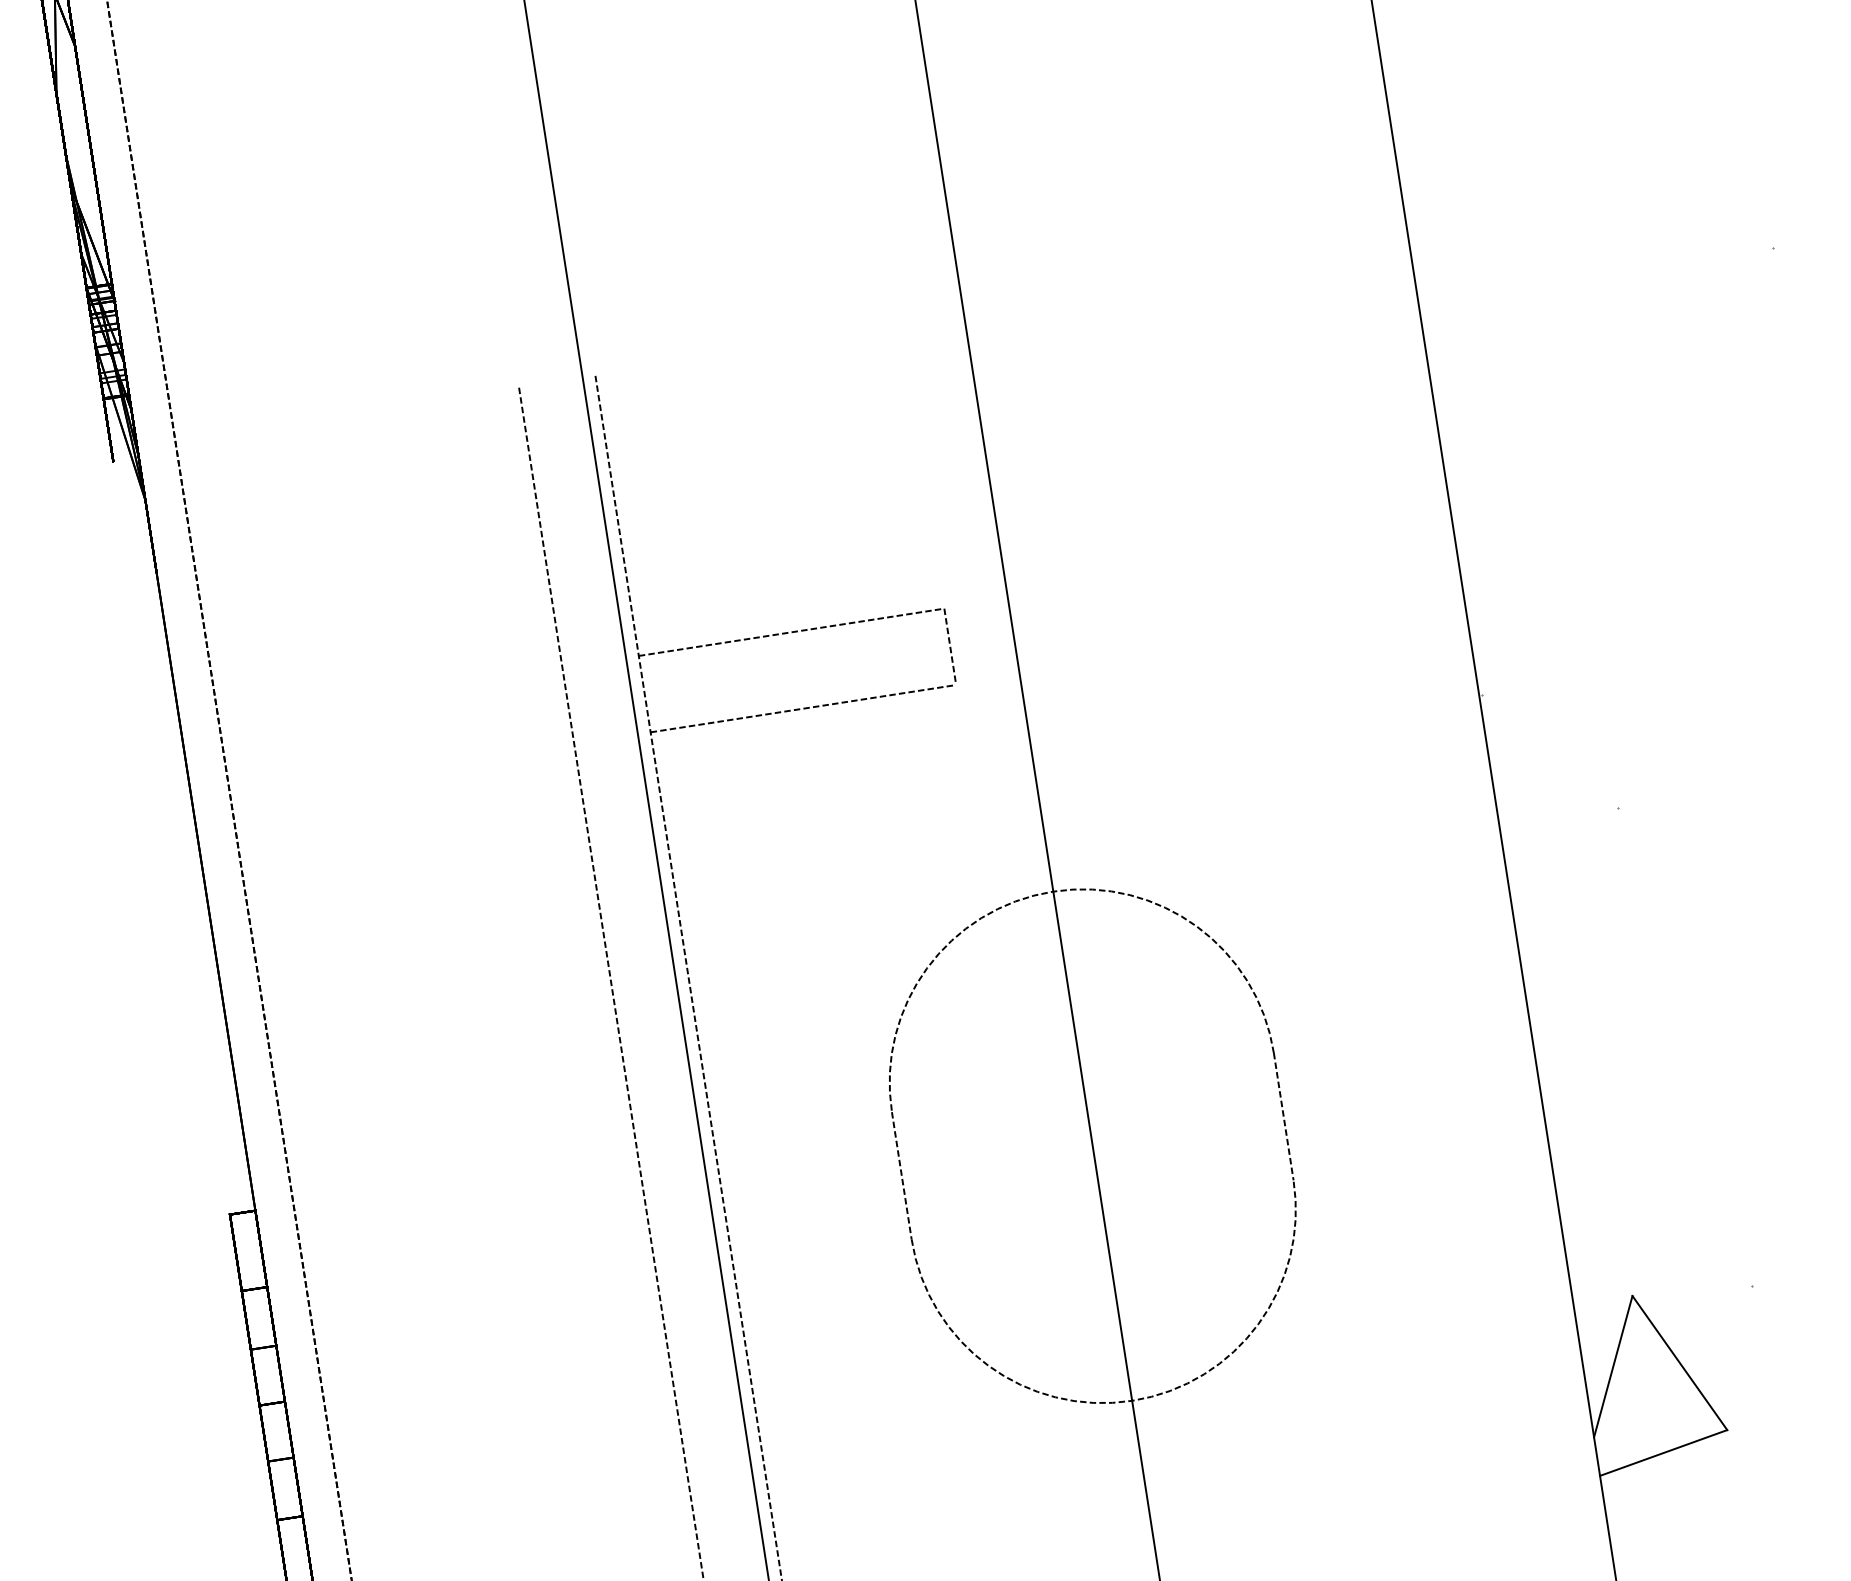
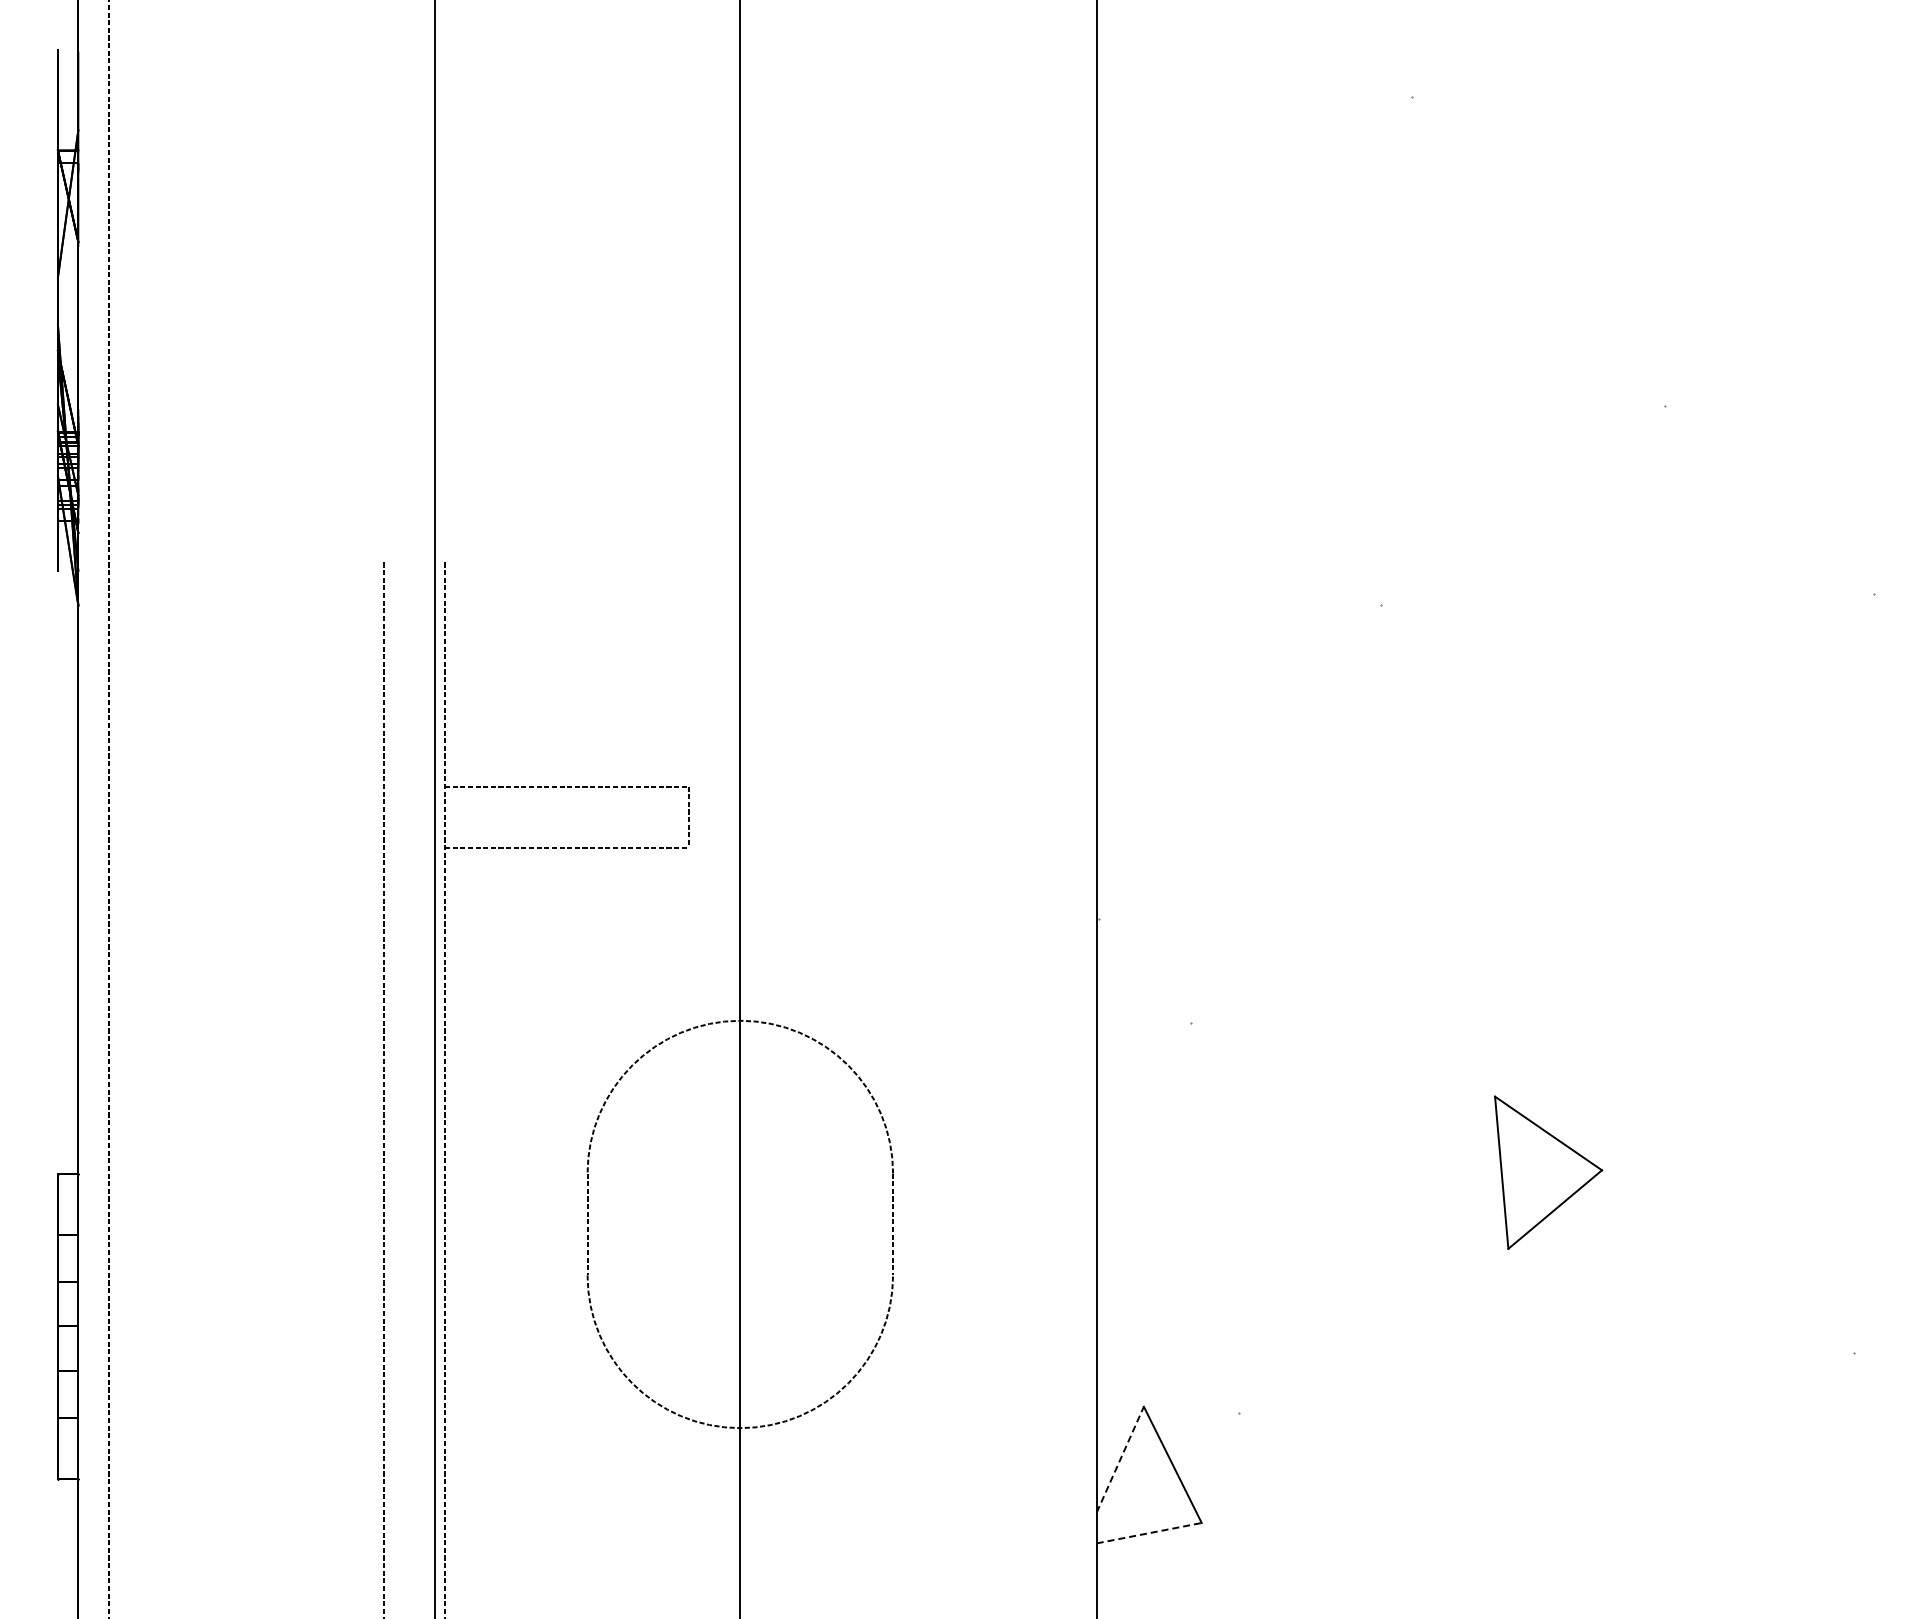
line: (1613, 1366) -> (1120, 1459), solid -> dashed
line: (1664, 1453) -> (1149, 1533), solid -> dashed

